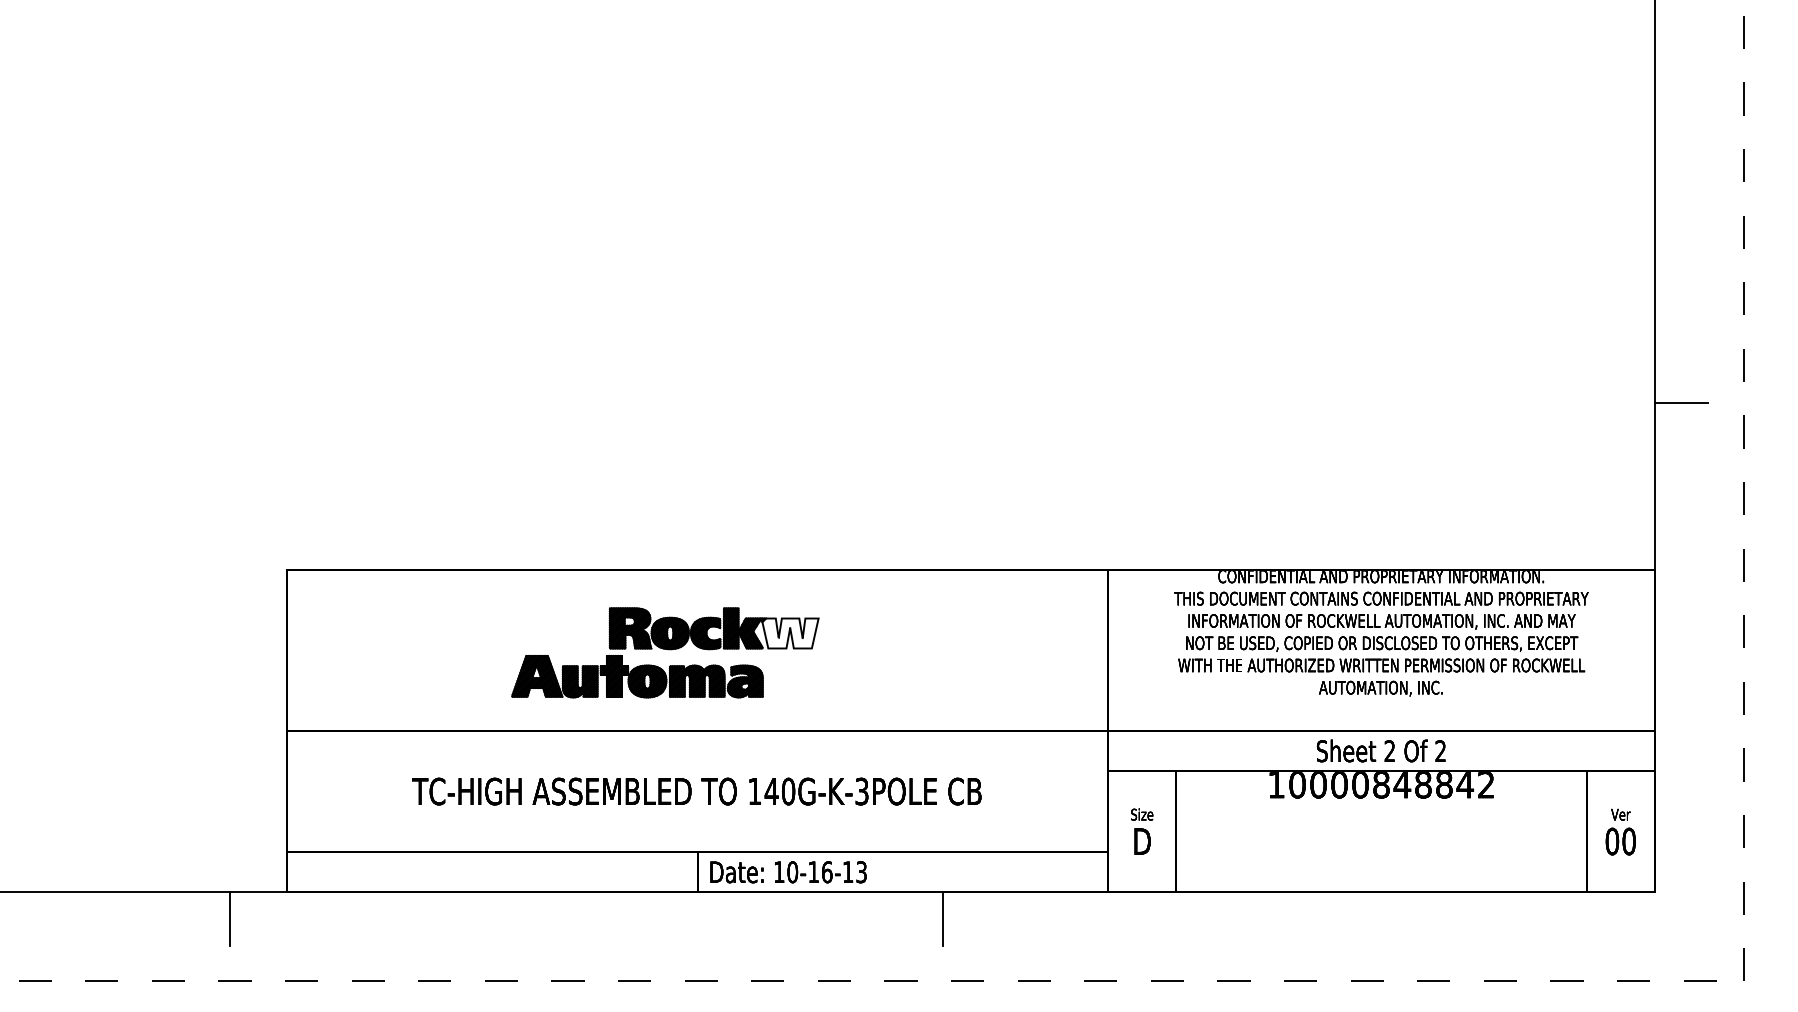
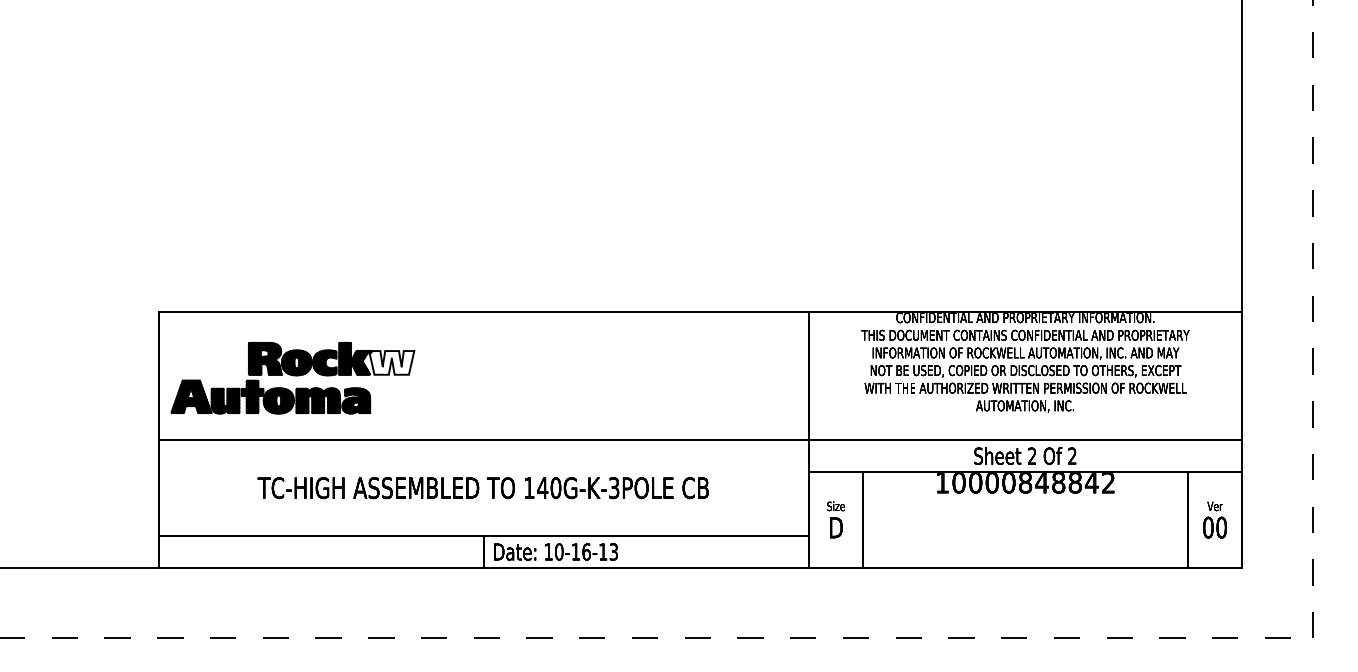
line: (1681, 402) -> (1263, 179), removed
part: (665, 652) -> (293, 377), moved
line: (230, 918) -> (114, 588), removed
line: (942, 918) -> (677, 588), removed

